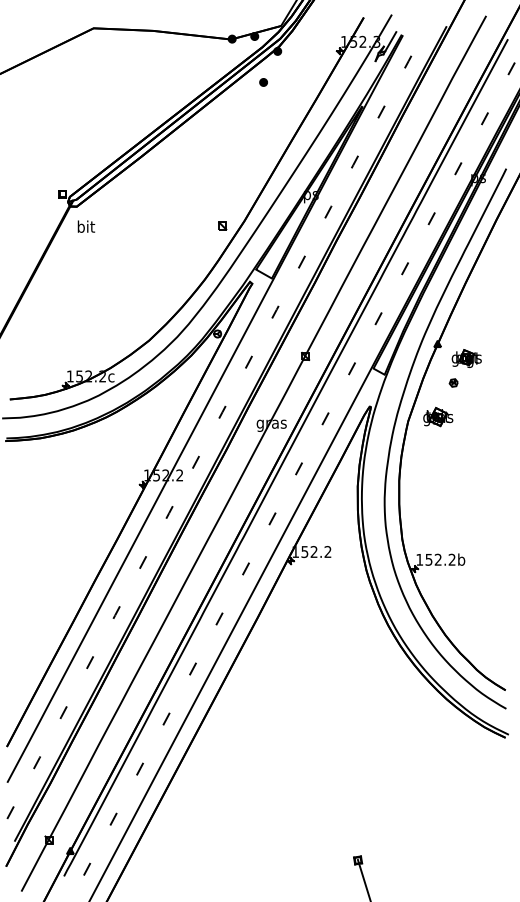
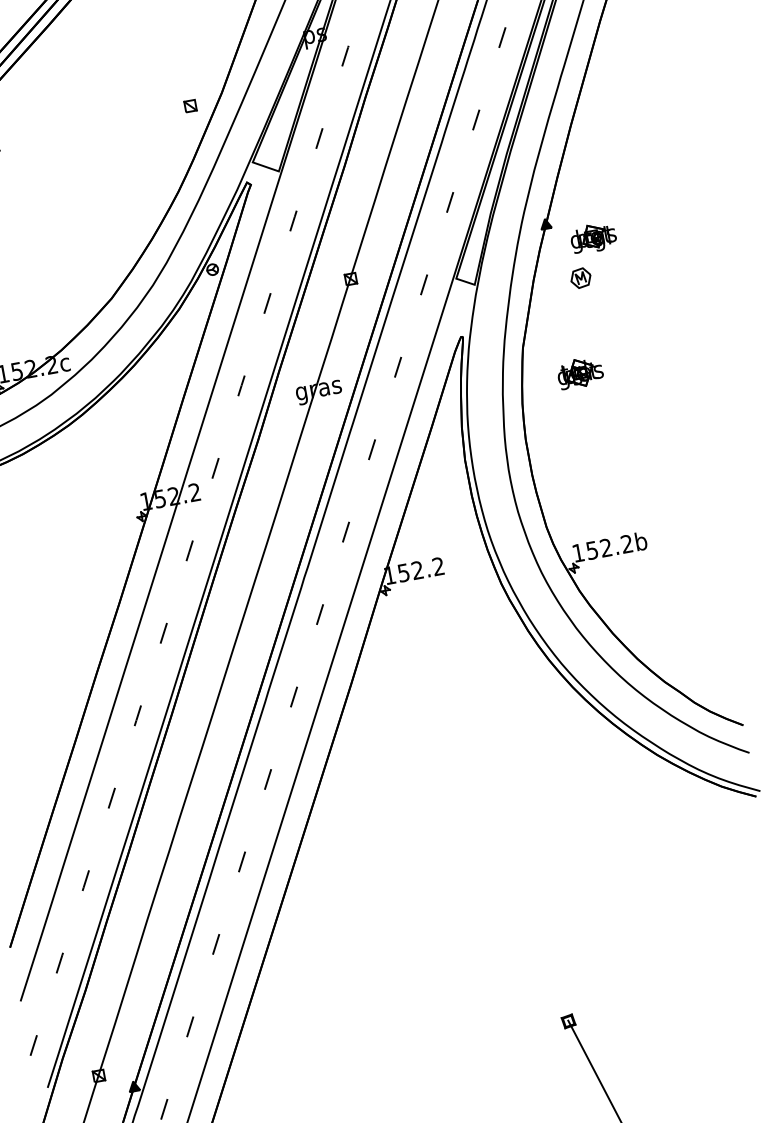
part: (453, 382) -> (580, 277), size x1.6
part: (438, 416) -> (580, 372), moved

